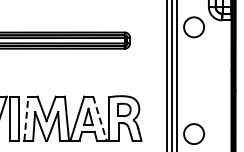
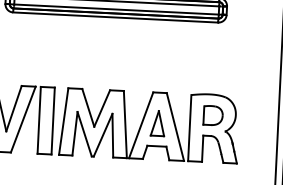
line: (26, 118) -> (63, 121), dashed -> solid
line: (100, 119) -> (176, 128), dashed -> solid

